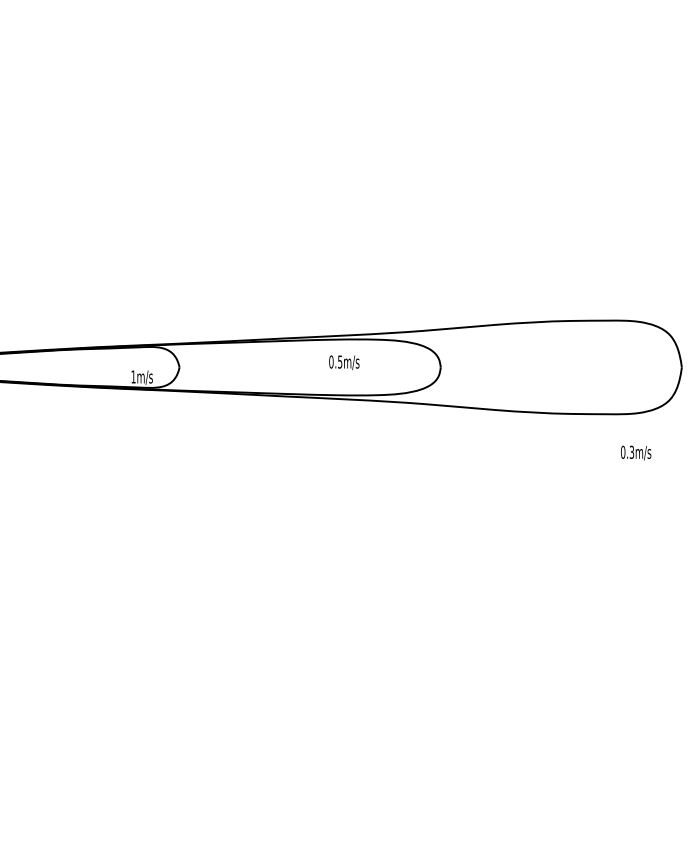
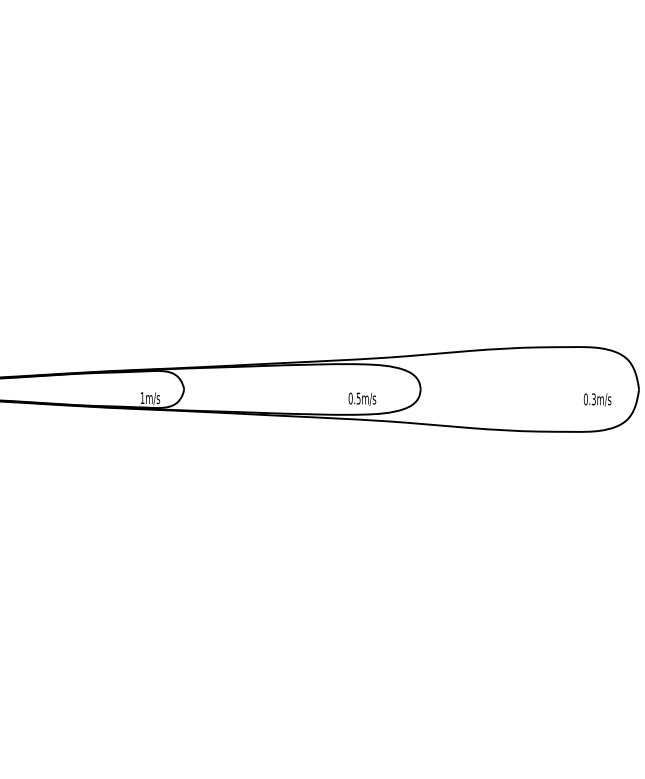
text: (344, 361) -> (362, 398), moved
text: (635, 452) -> (597, 399), moved

